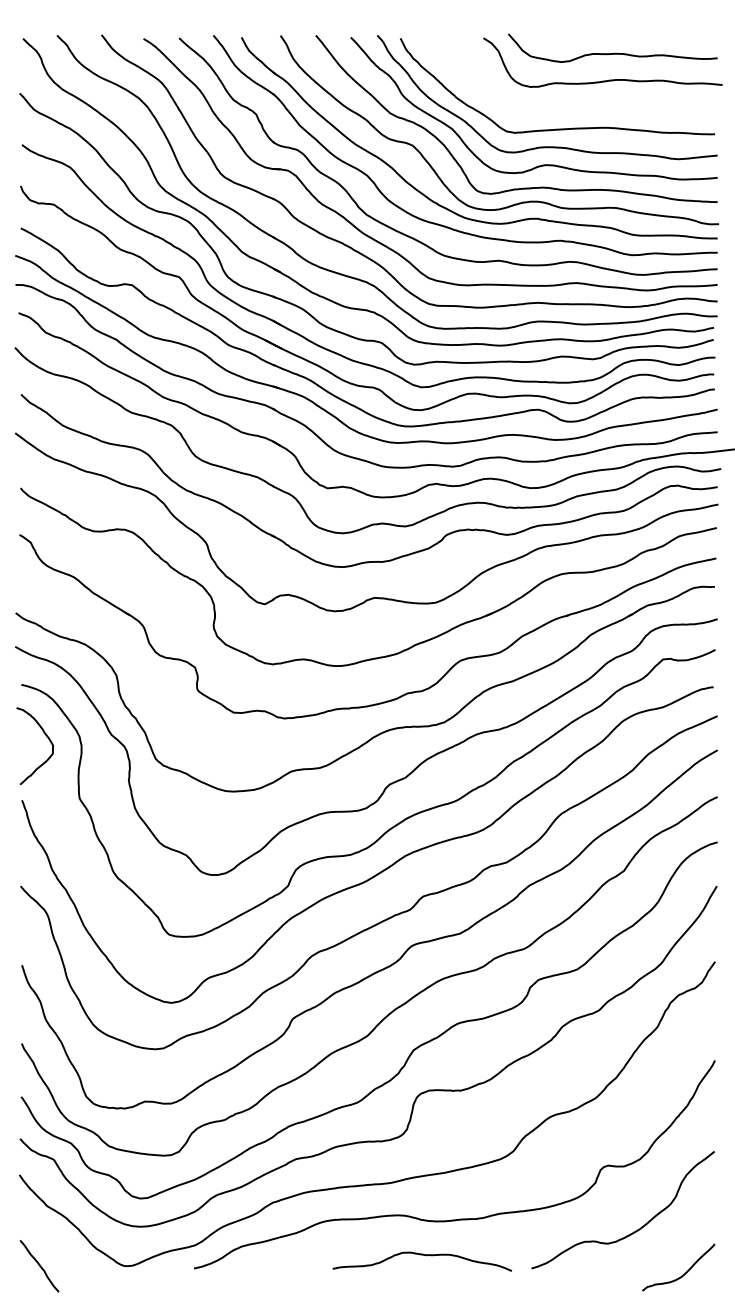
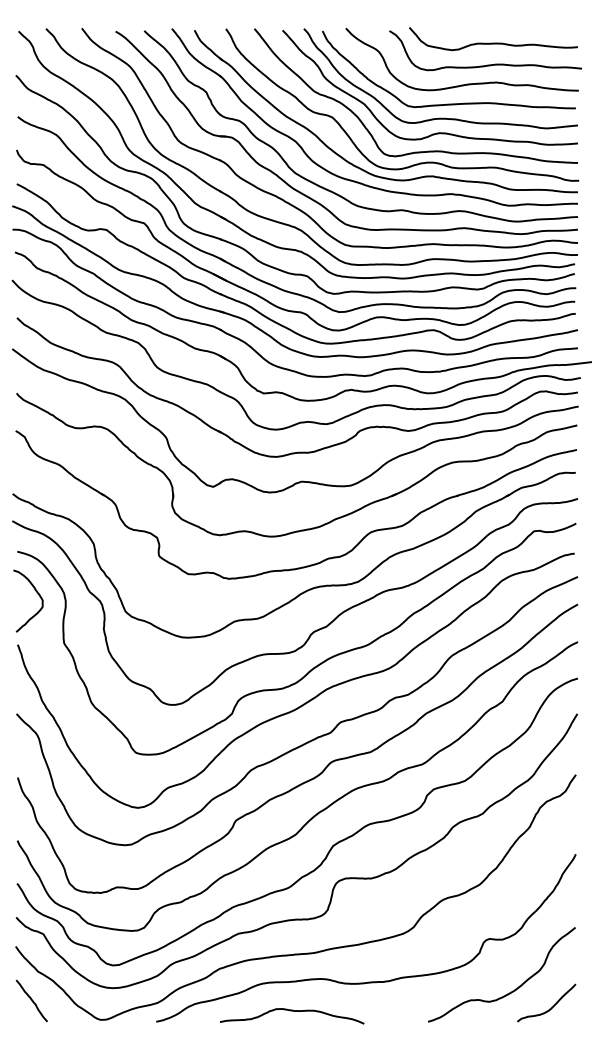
curve: (579, 103) -> (466, 83), added
curve: (422, 1255) -> (292, 1011), moved
curve: (39, 1266) -> (31, 1001), moved
curve: (682, 1274) -> (549, 1008), moved

